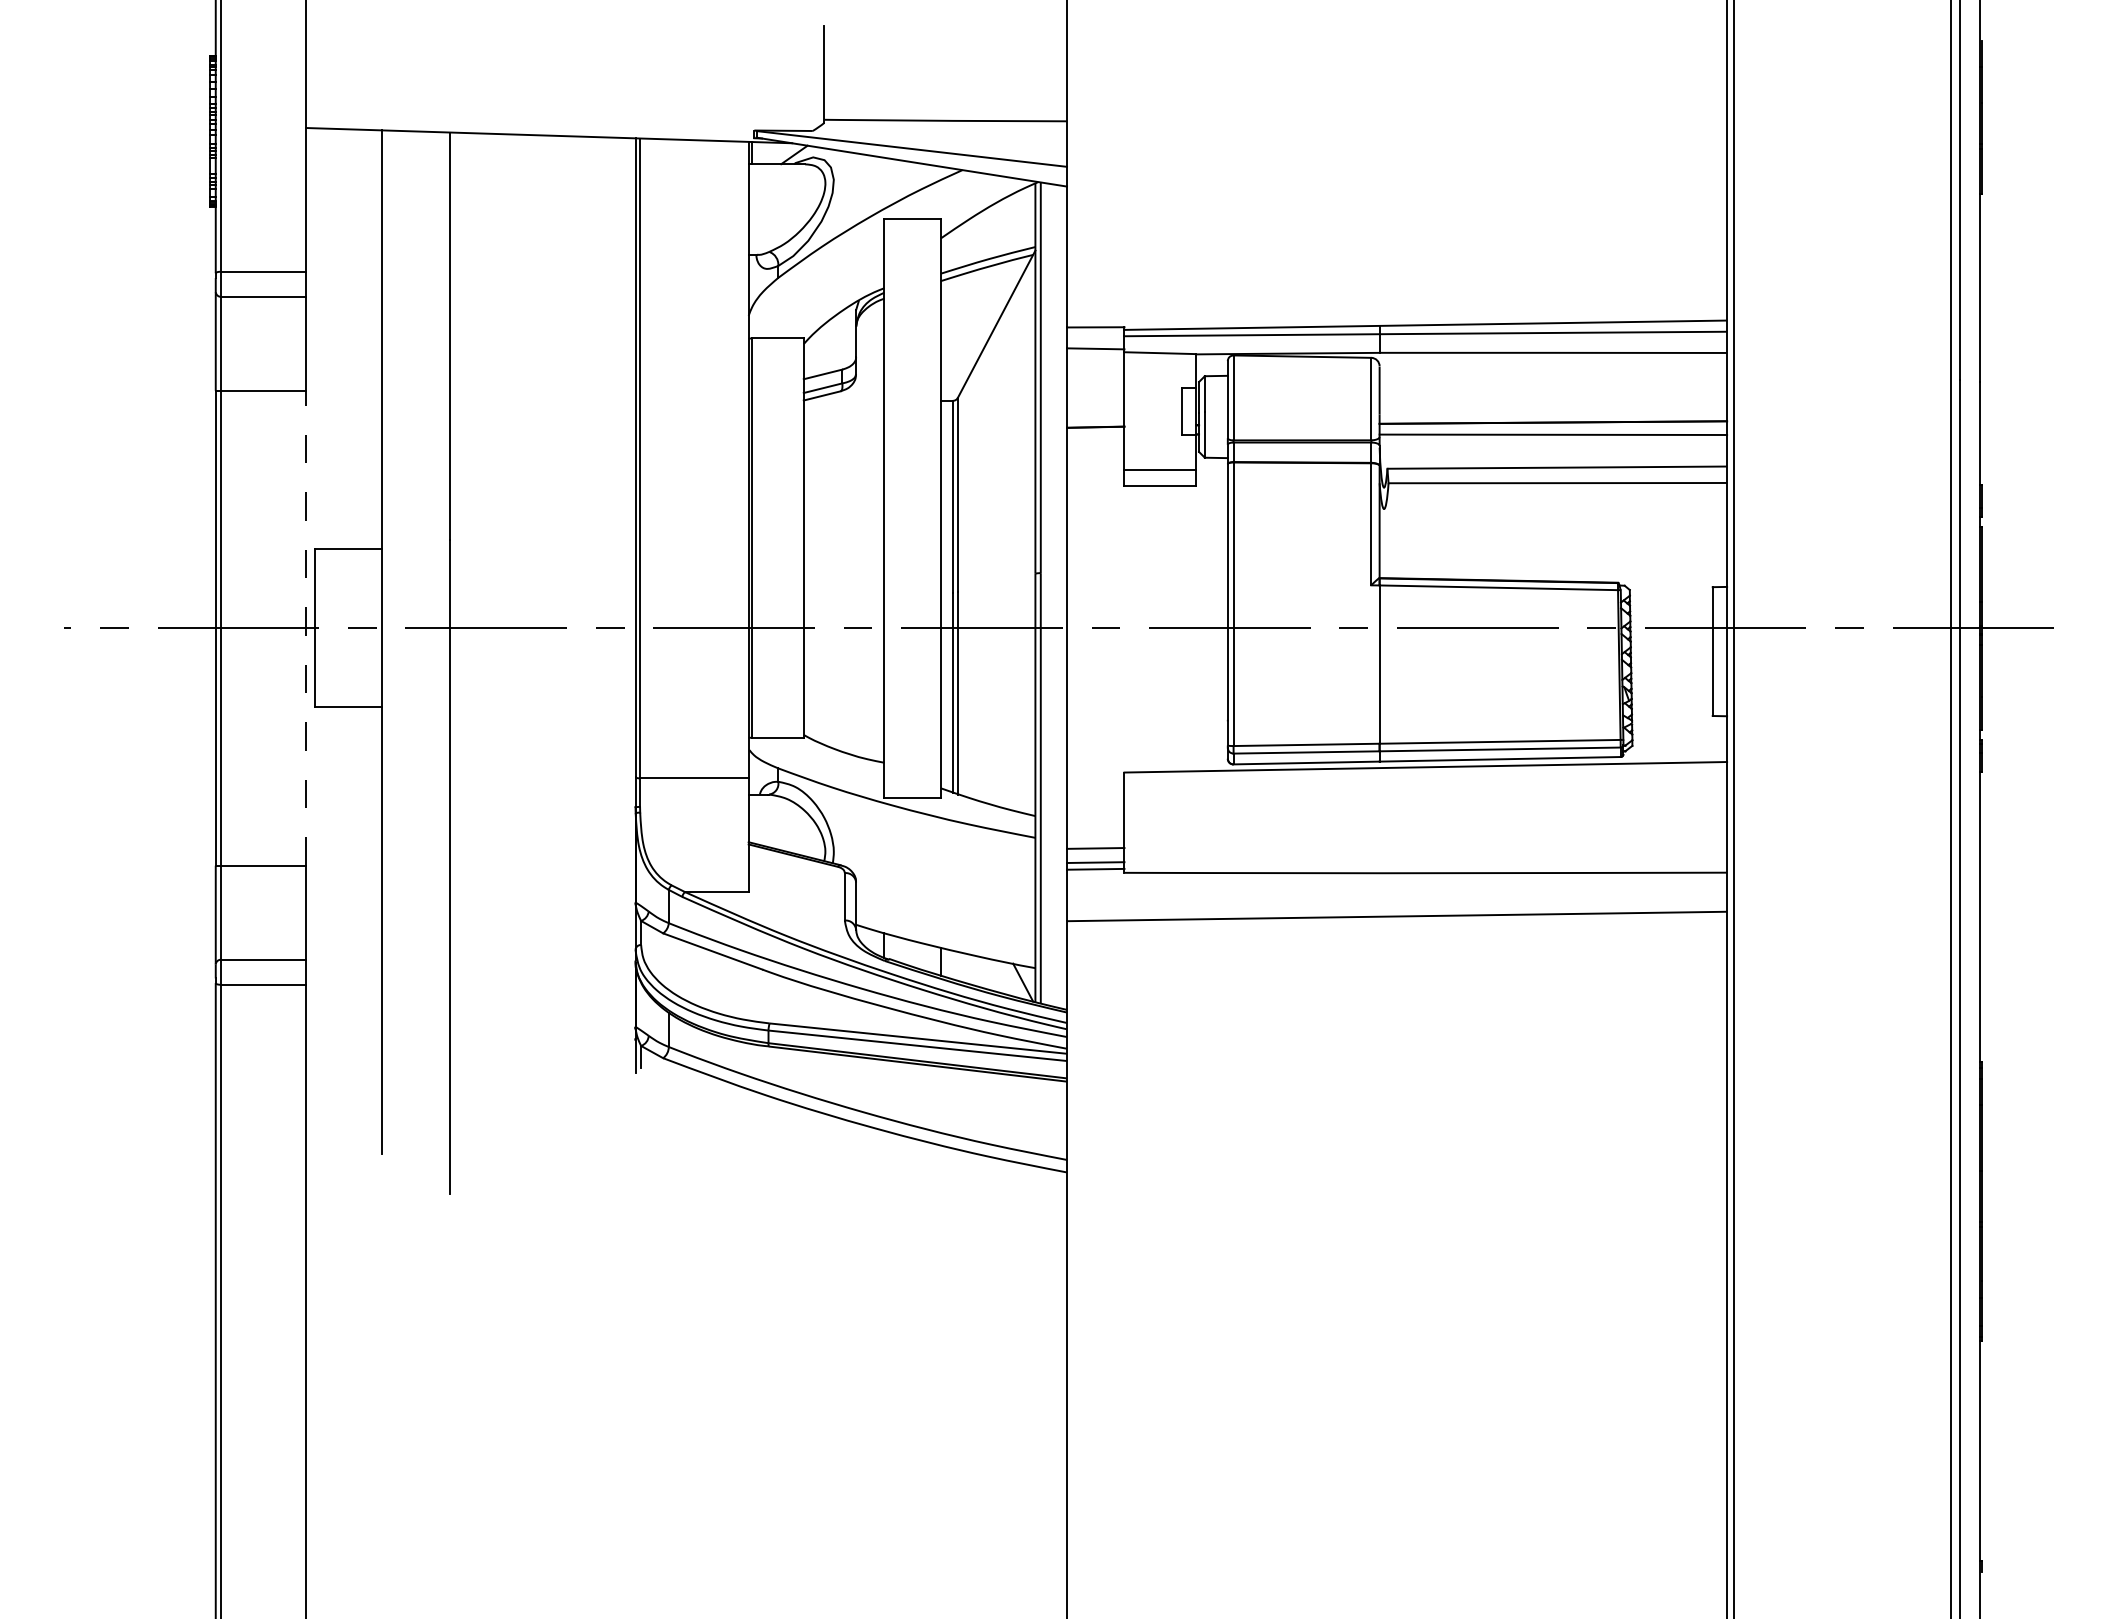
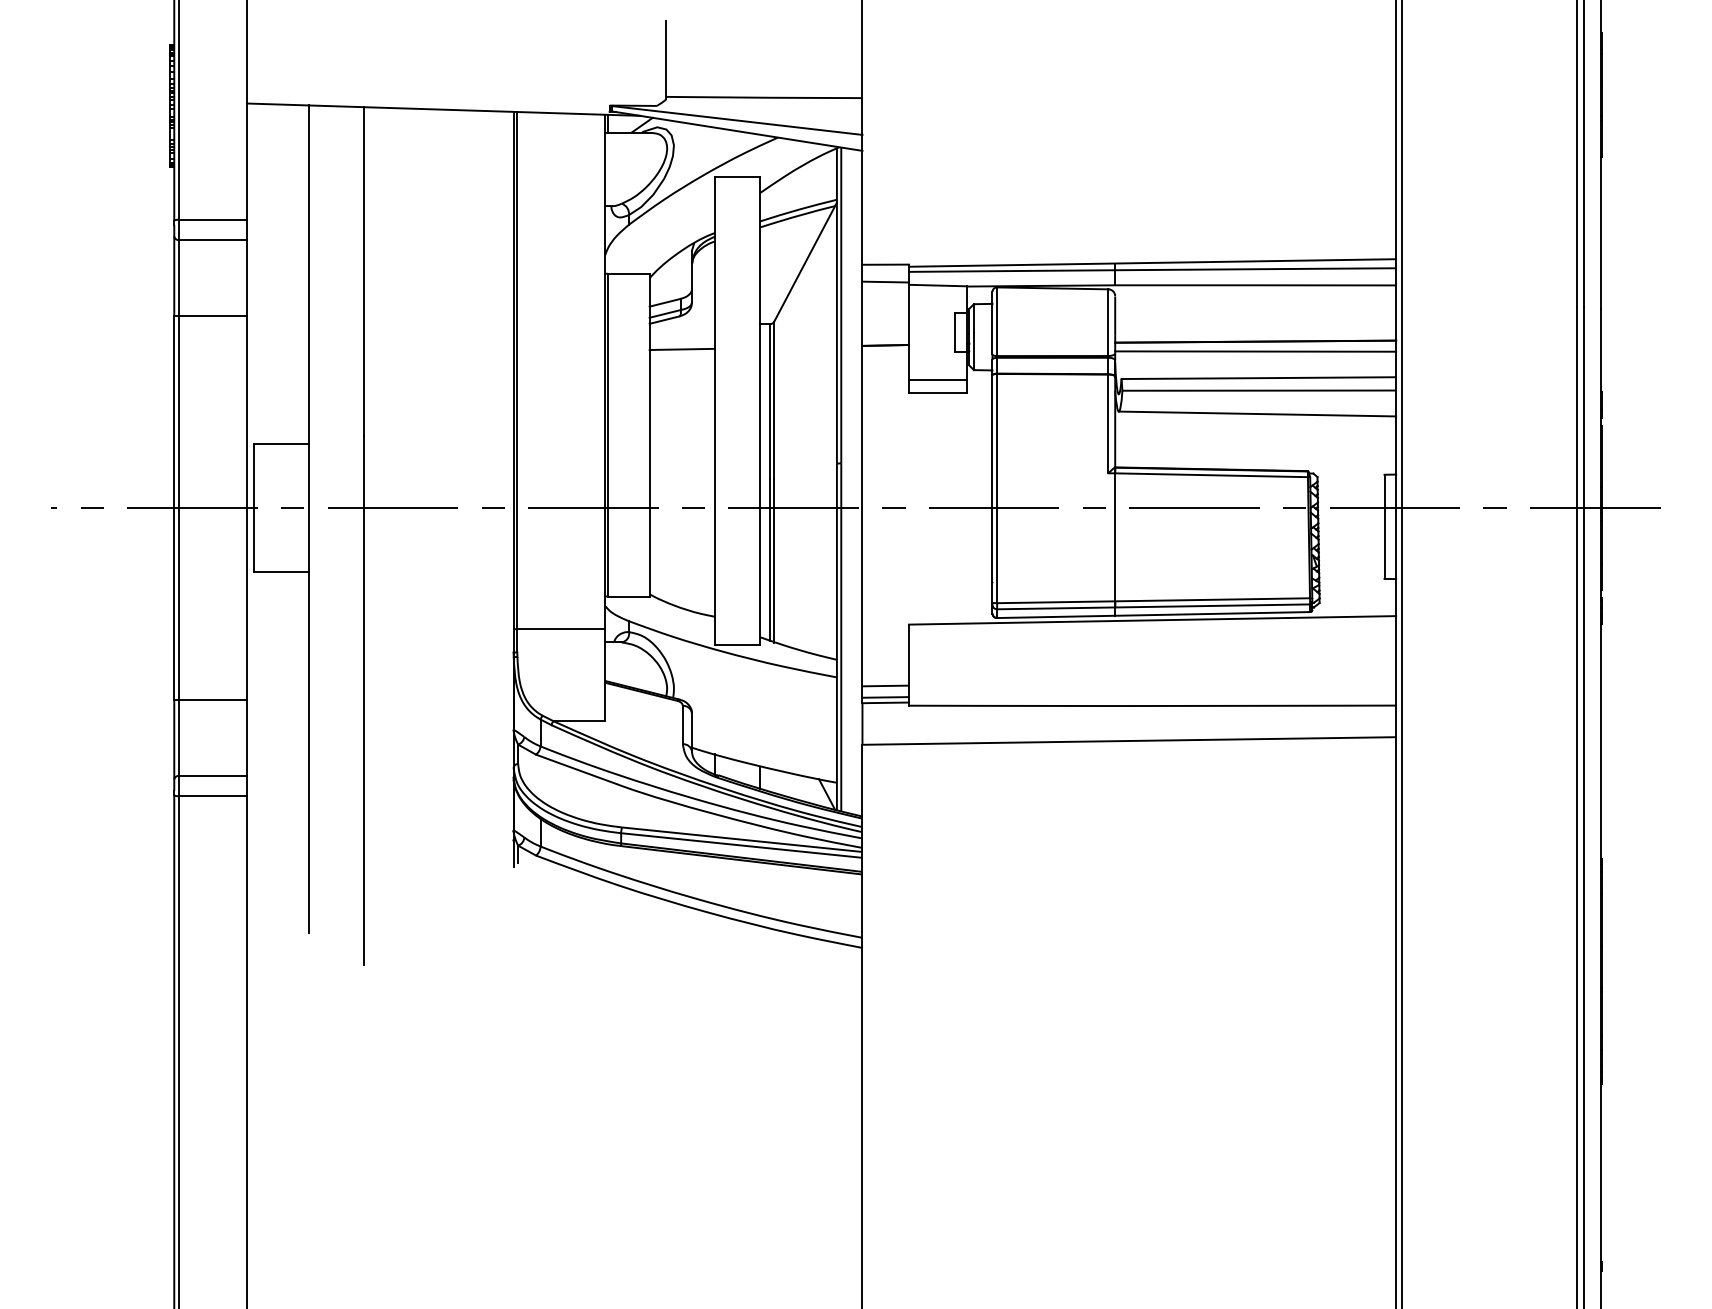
line: (843, 432) -> (681, 349), added
line: (1555, 511) -> (1257, 413), added
line: (306, 627) -> (247, 507), dashed -> solid

